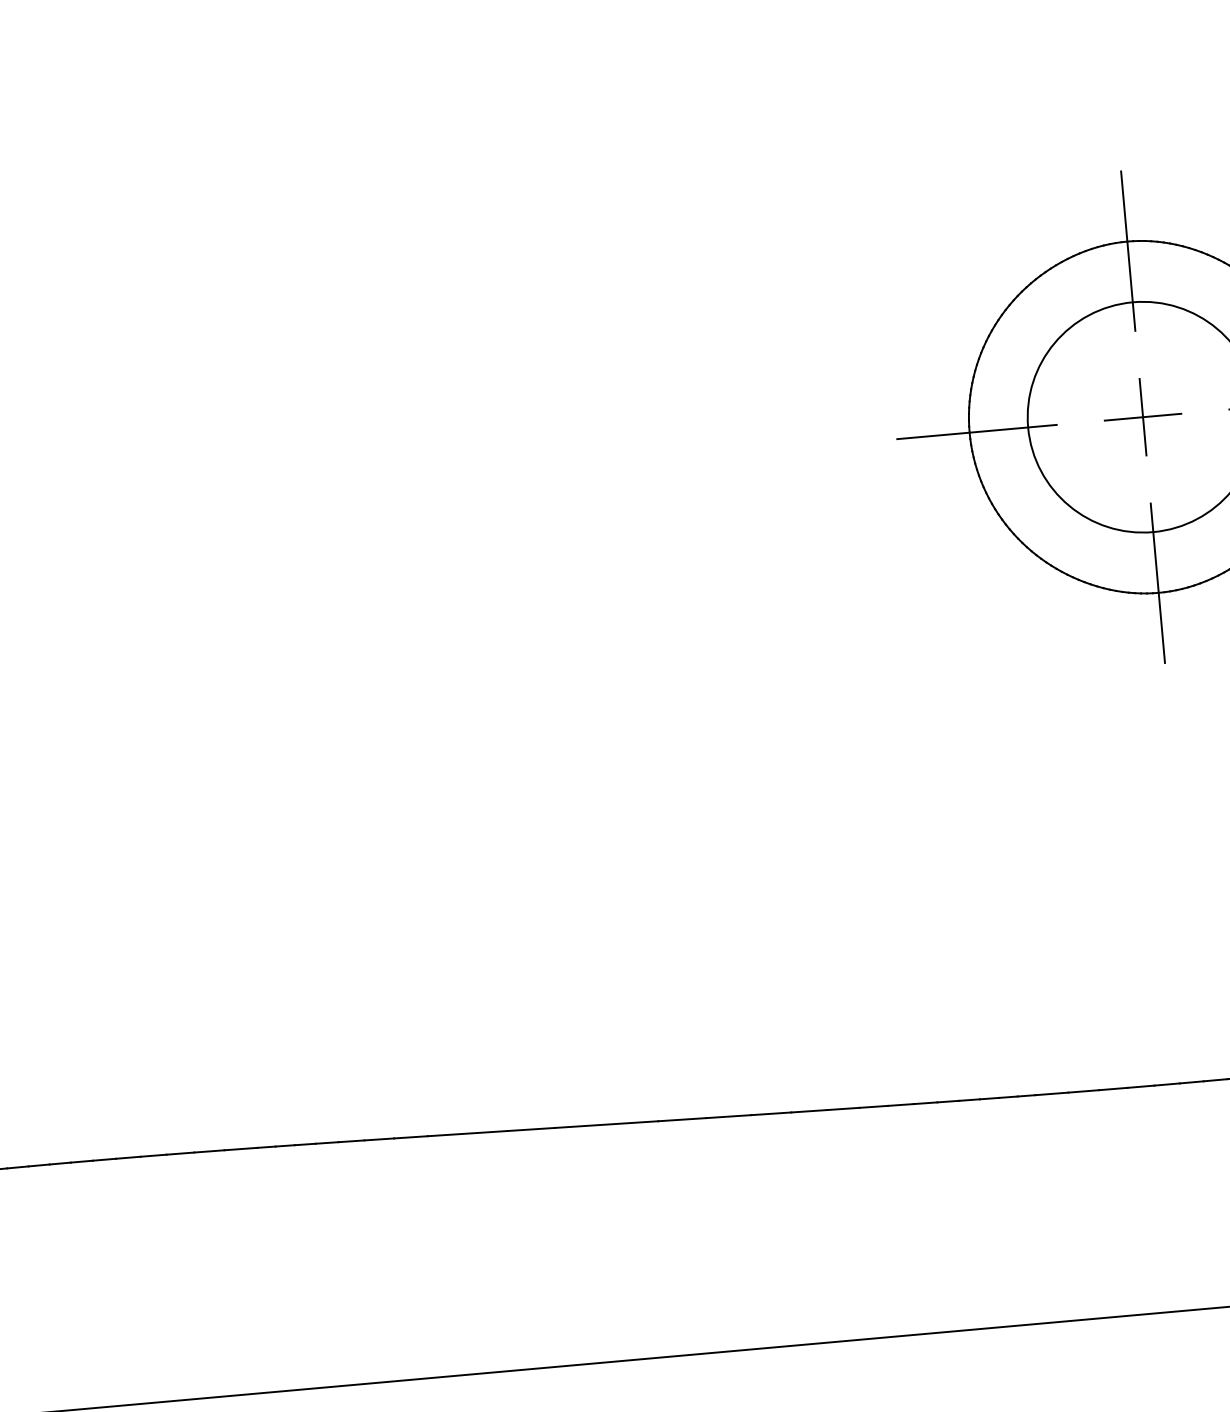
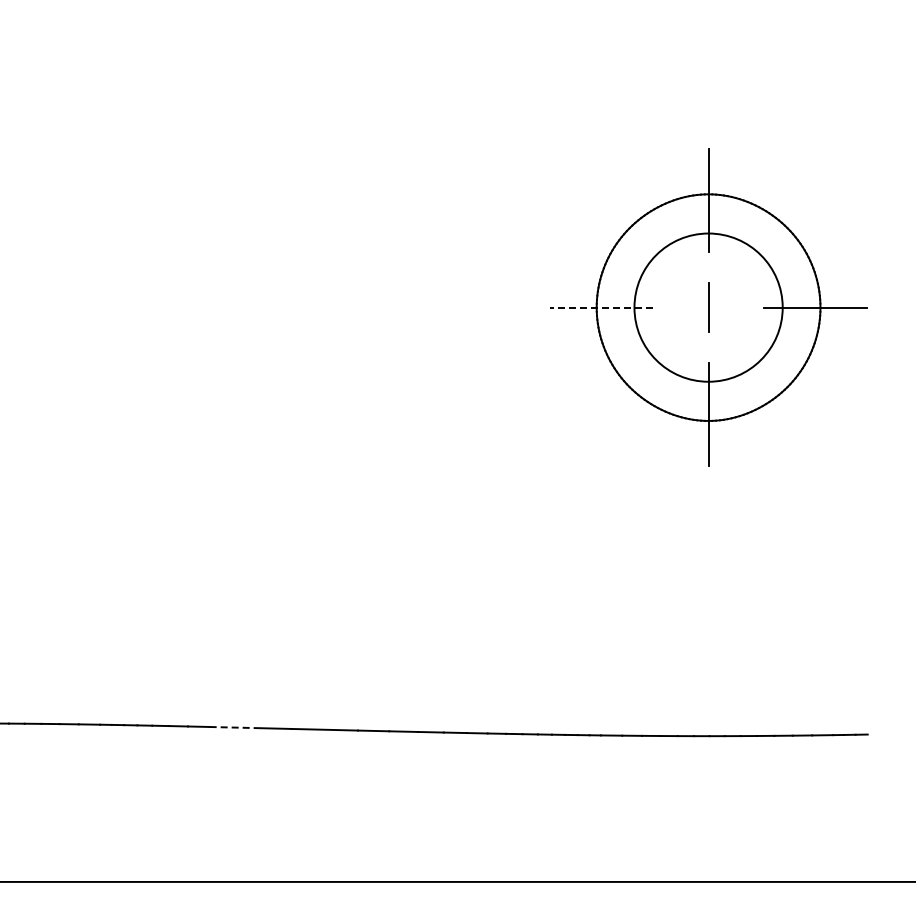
line: (1142, 416) -> (708, 307), removed
line: (975, 431) -> (600, 307), solid -> dashed
line: (467, 1133) -> (235, 727), solid -> dashed

